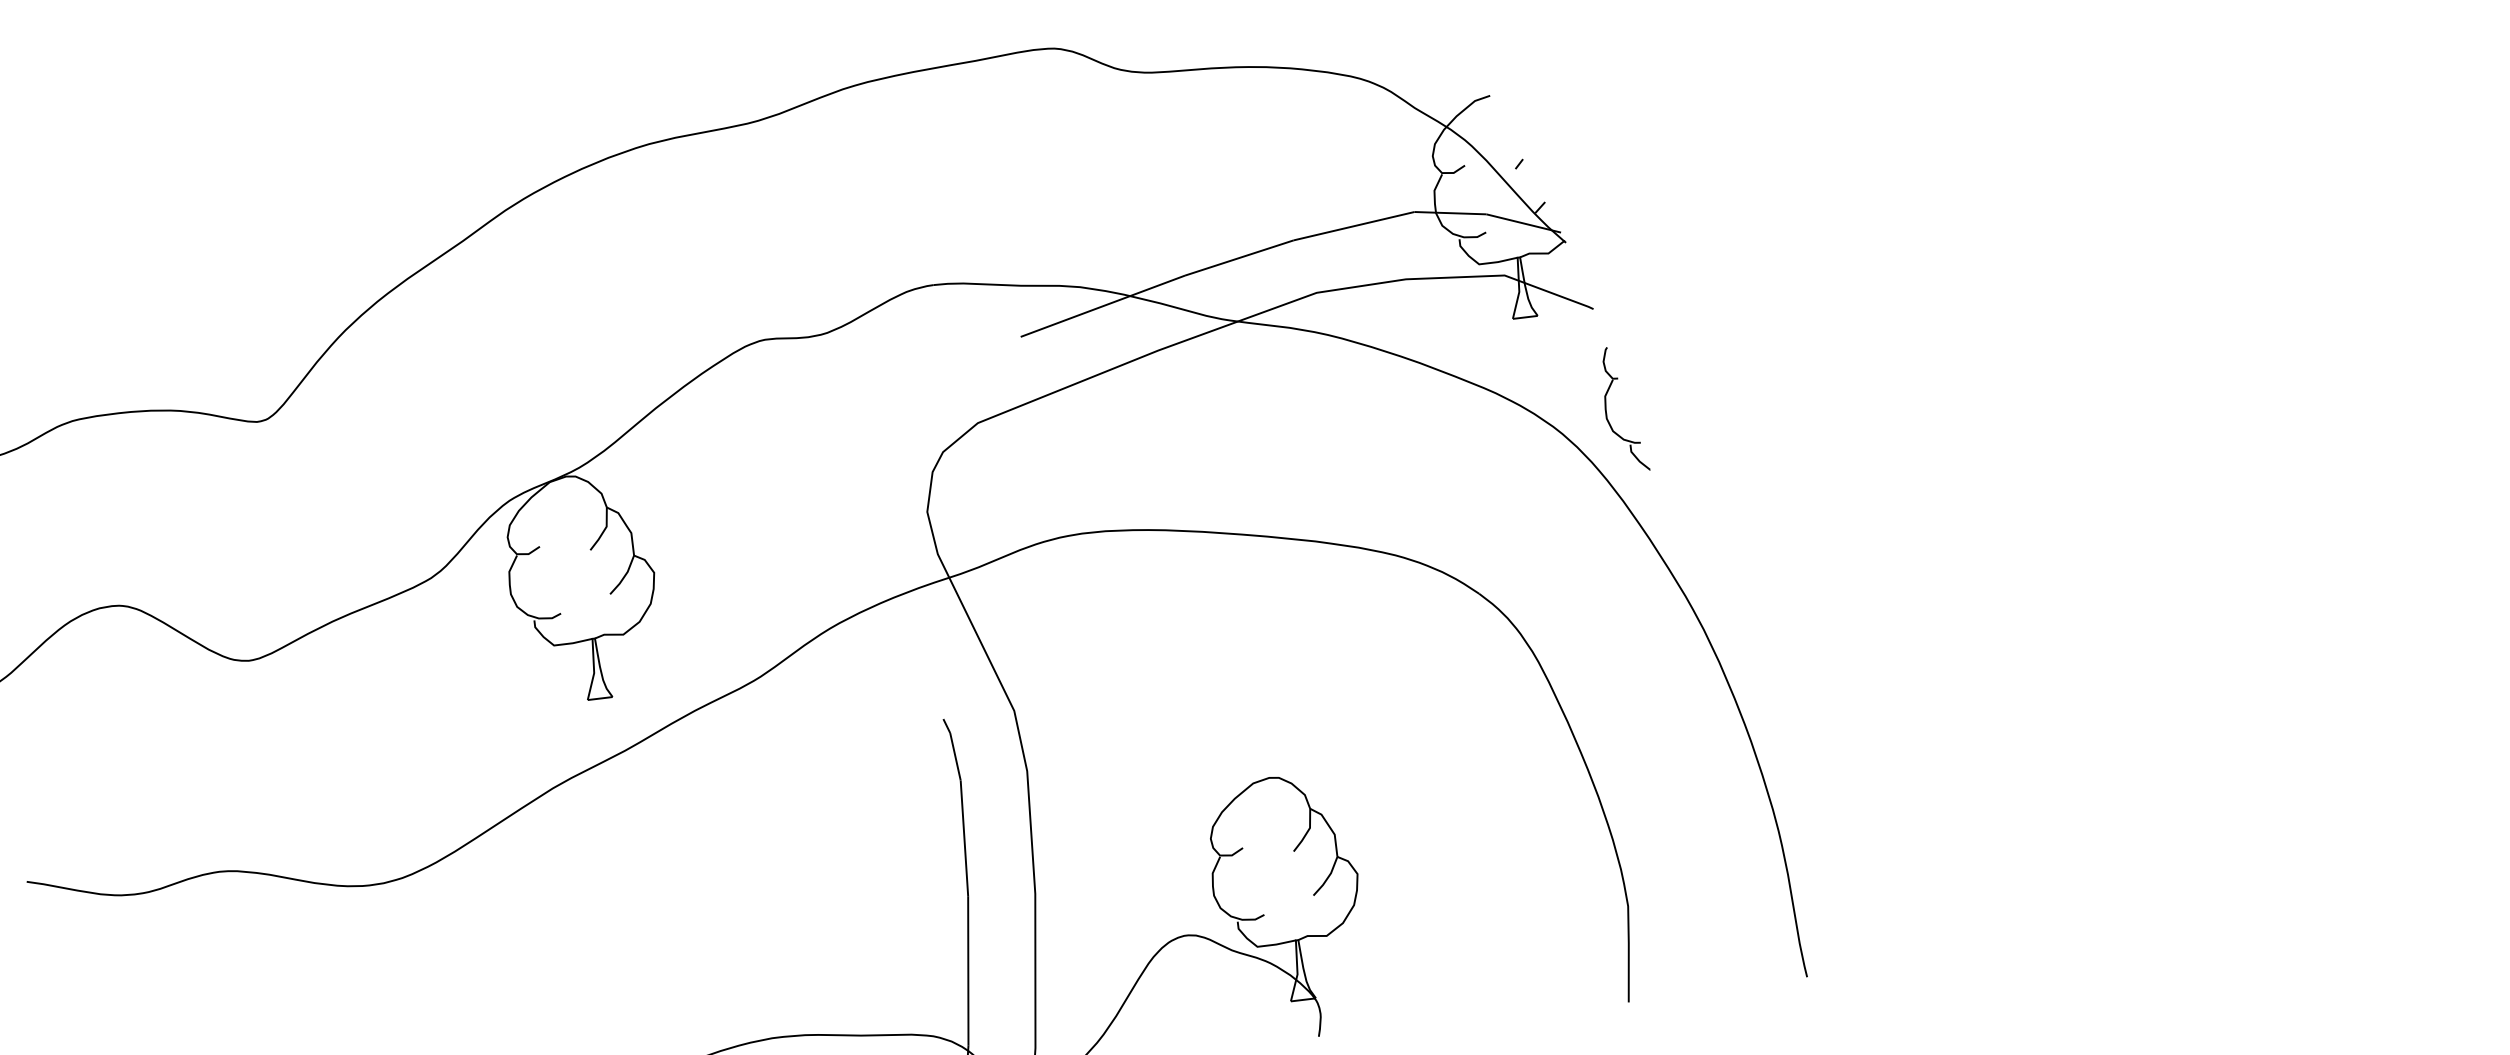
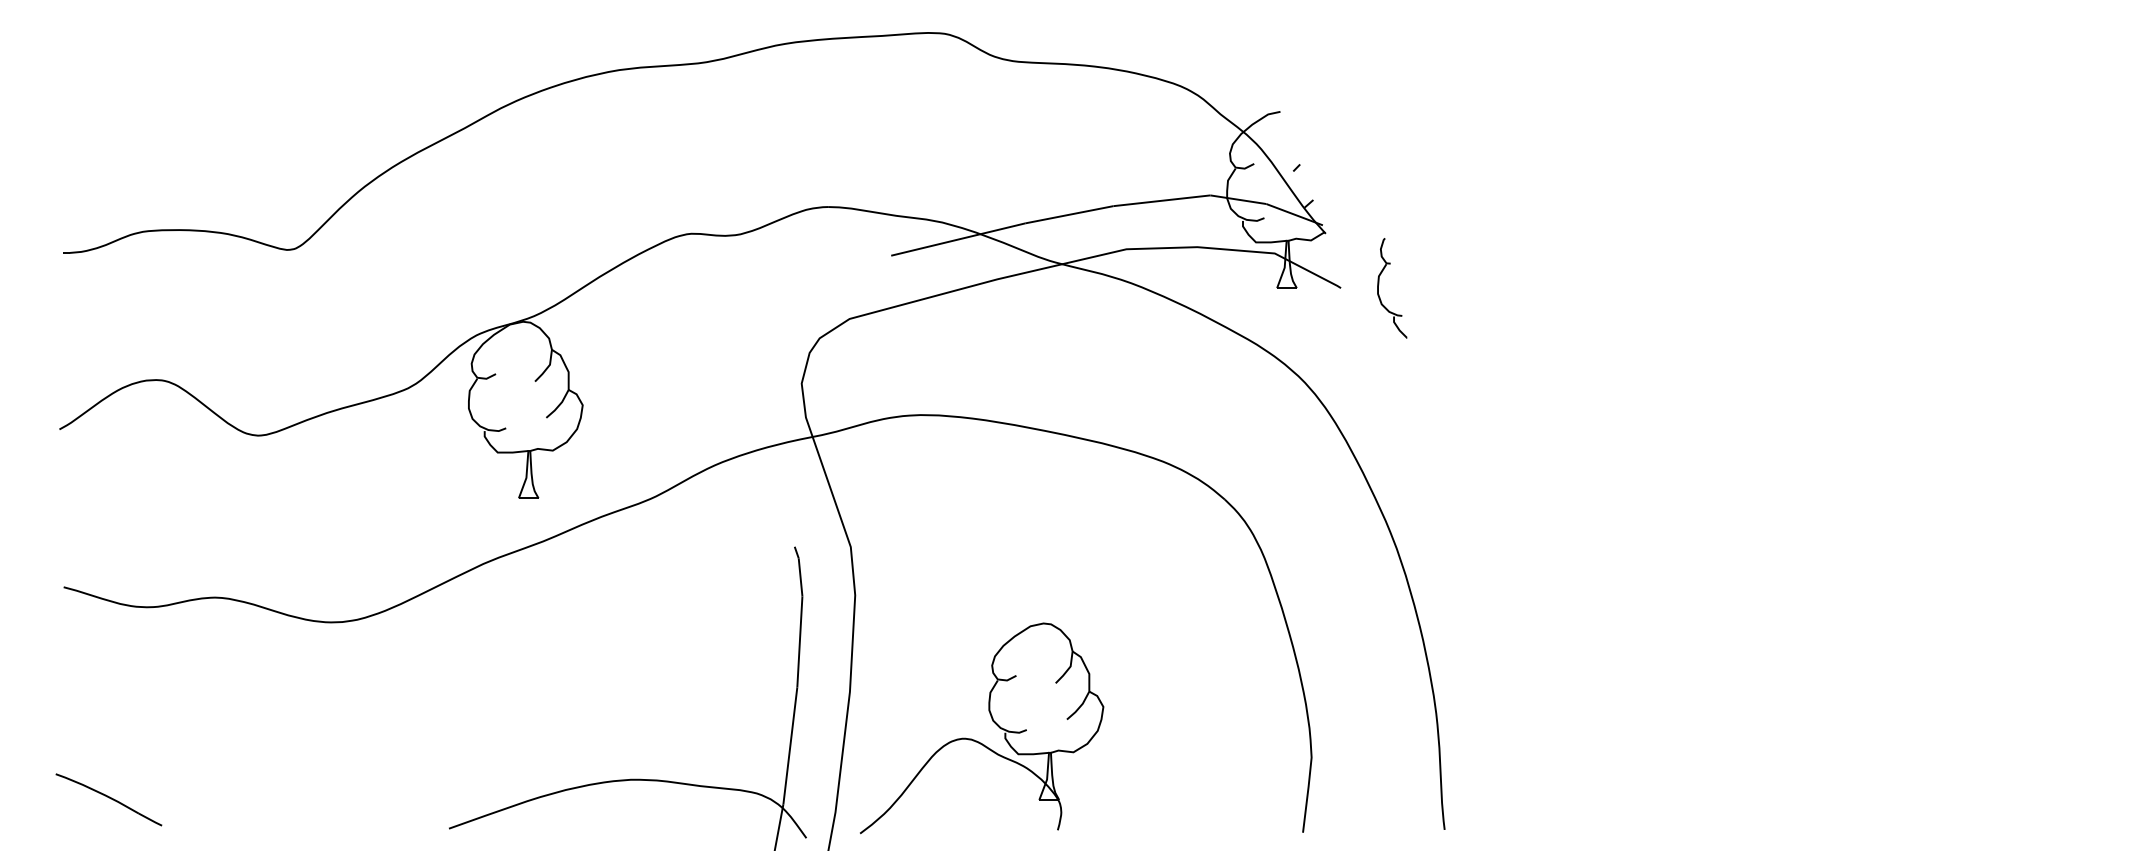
part: (1607, 406) -> (1379, 284), moved

